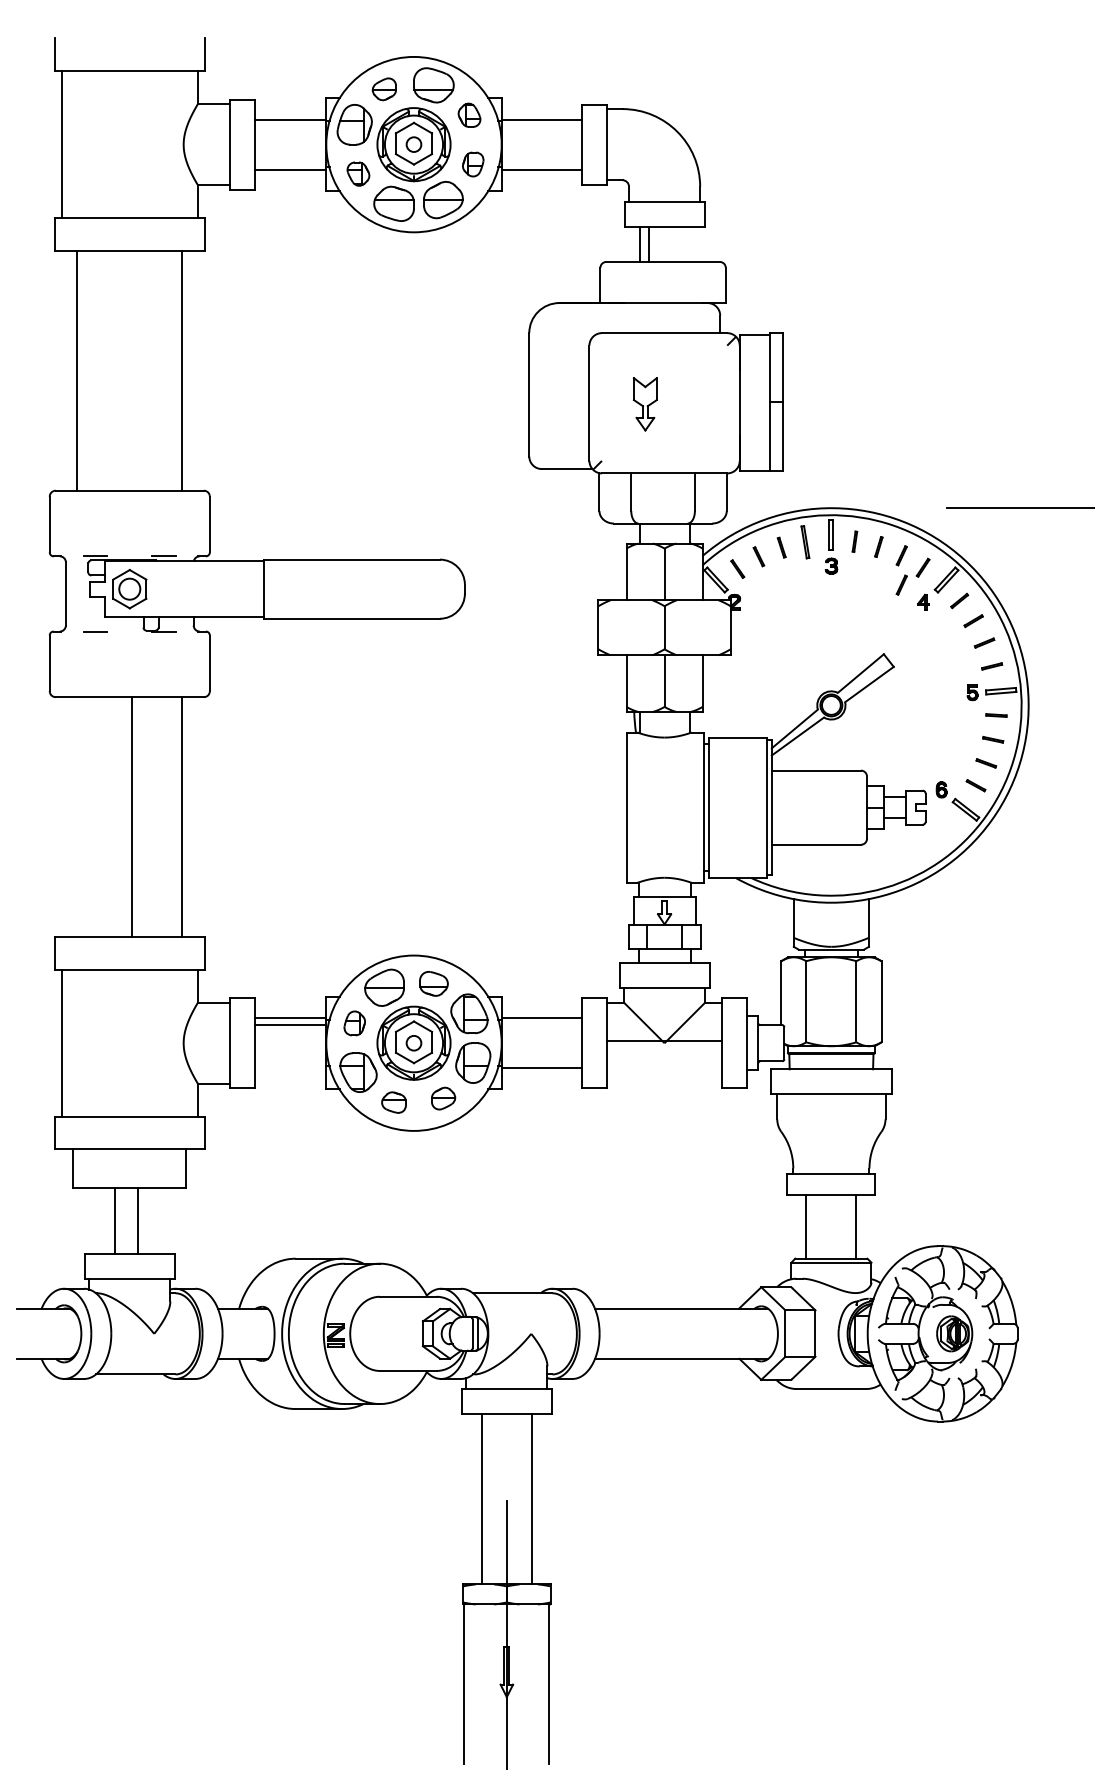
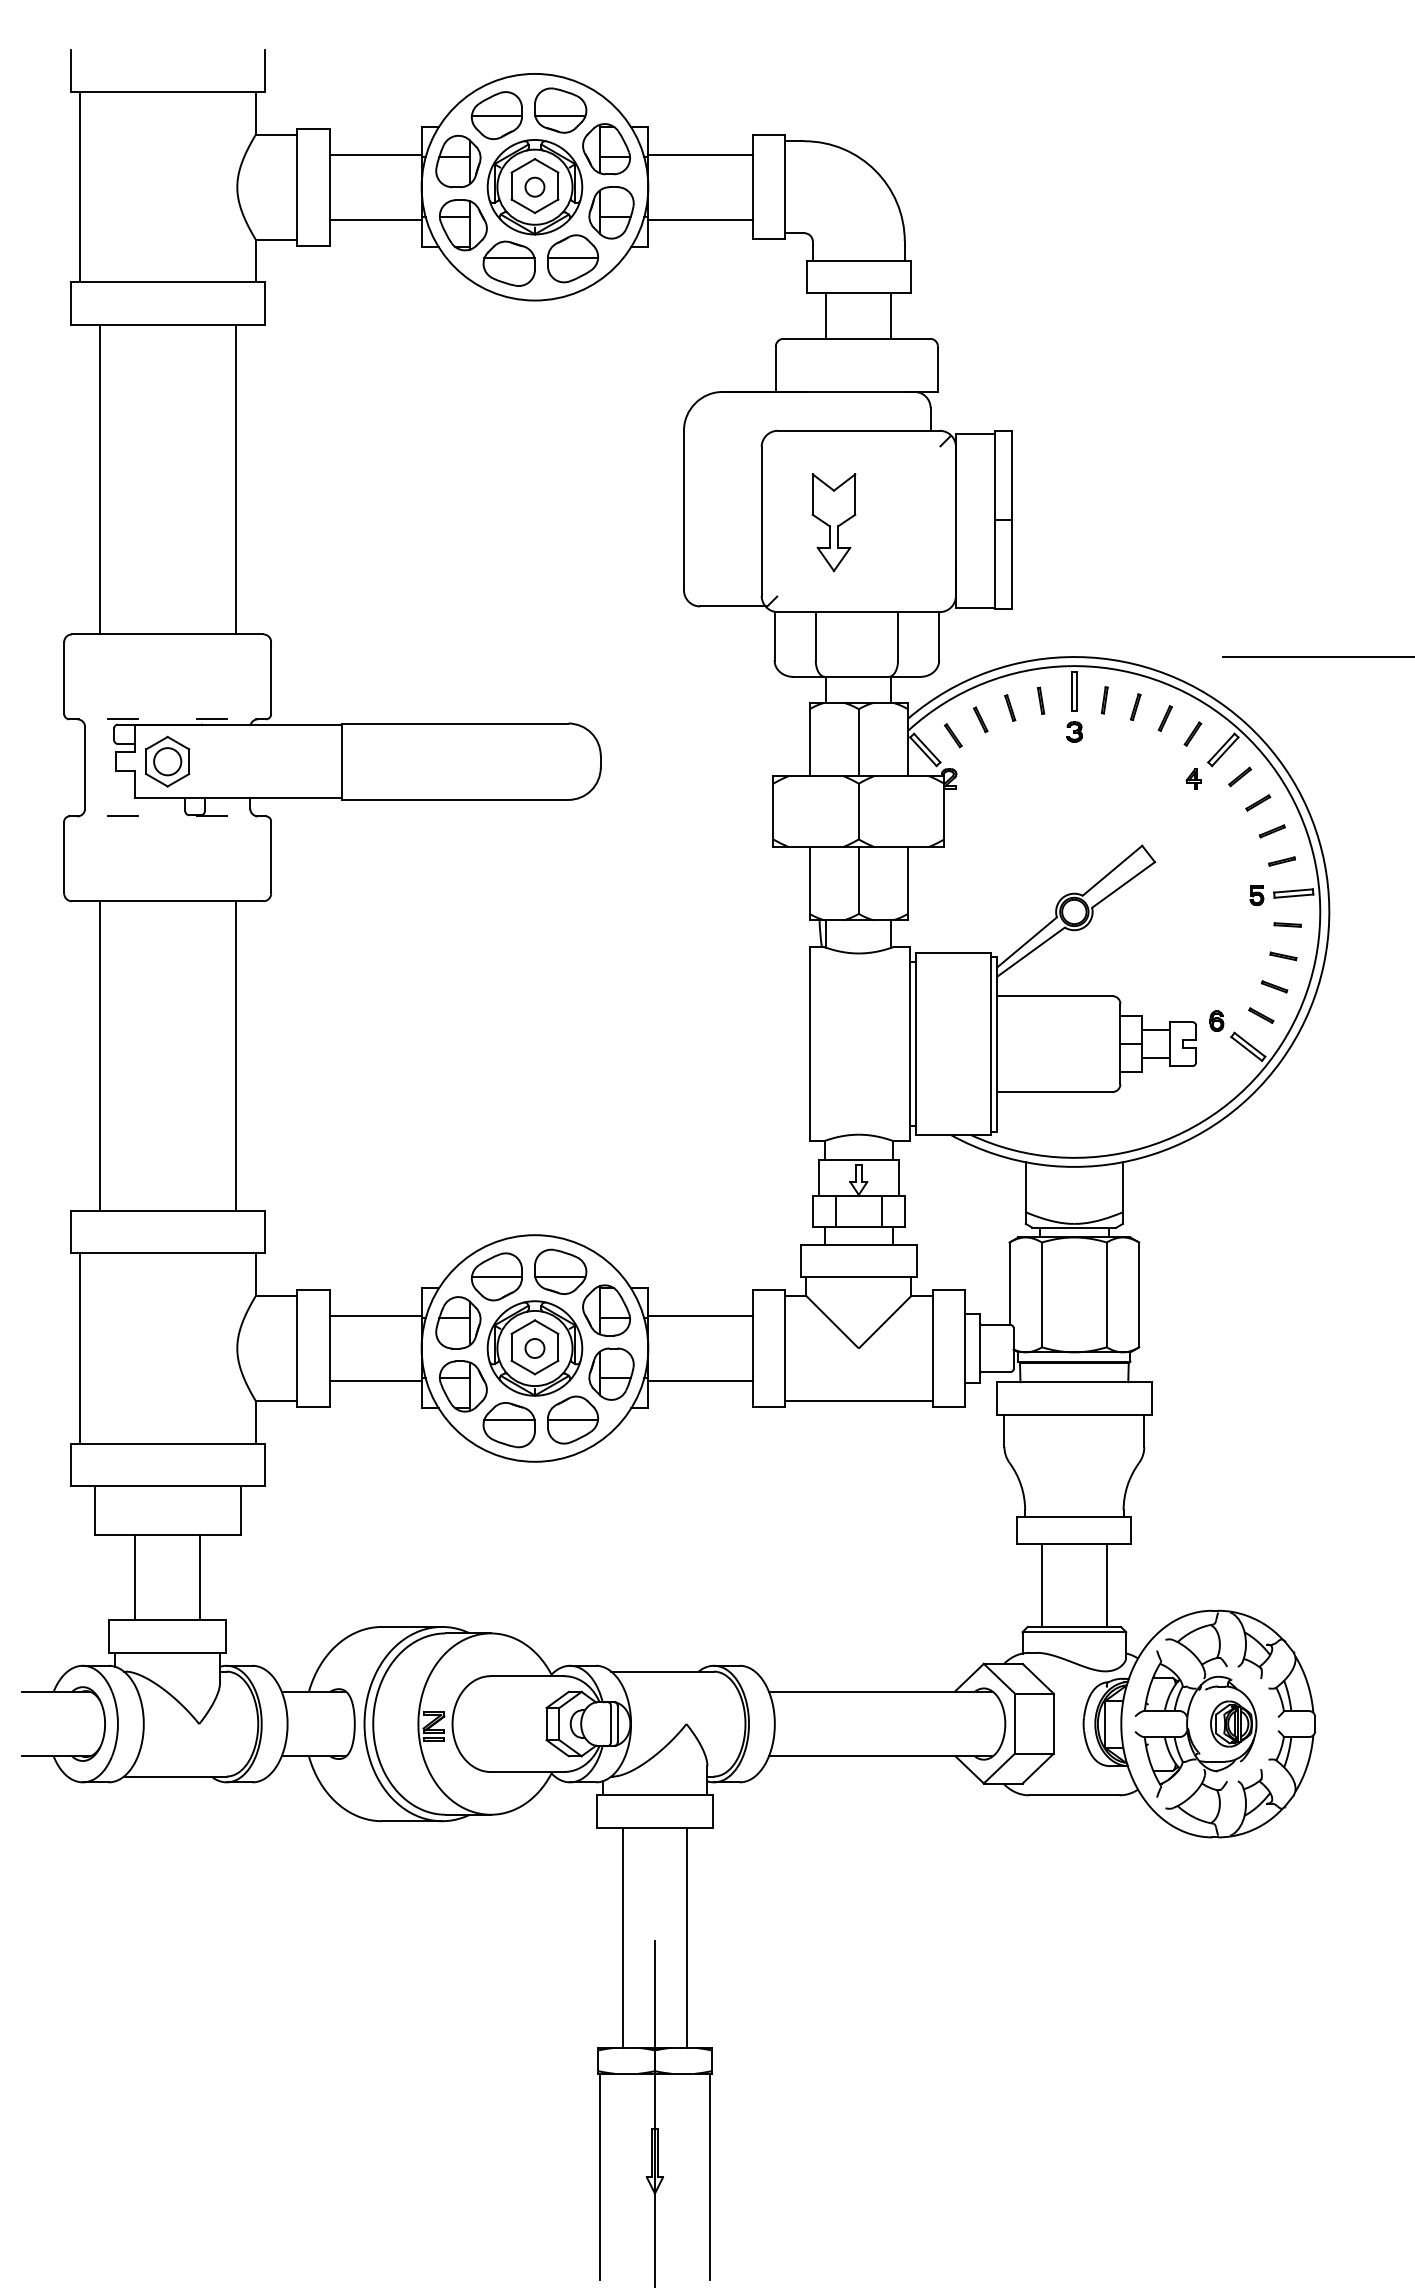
part: (384, 89) -> (496, 115), size x1.67
part: (469, 115) -> (606, 149), size x1.67
part: (473, 164) -> (611, 212), size x1.67
part: (357, 174) -> (462, 225), size x1.67
line: (648, 243) -> (891, 315), moved
part: (644, 404) -> (833, 522), size x1.43
part: (805, 541) -> (1041, 700), size x0.62
part: (901, 585) -> (1164, 756), removed
line: (131, 817) -> (99, 1056), moved
part: (433, 983) -> (560, 1271), size x1.43
part: (354, 1023) -> (458, 1322), size x1.67
line: (290, 1024) -> (375, 1380), moved
line: (664, 1040) -> (858, 1400), moved
part: (443, 1098) -> (573, 1419), size x1.67
part: (393, 1102) -> (508, 1425), size x1.67
line: (115, 1220) -> (200, 1577), moved
line: (138, 1220) -> (135, 1577), moved

